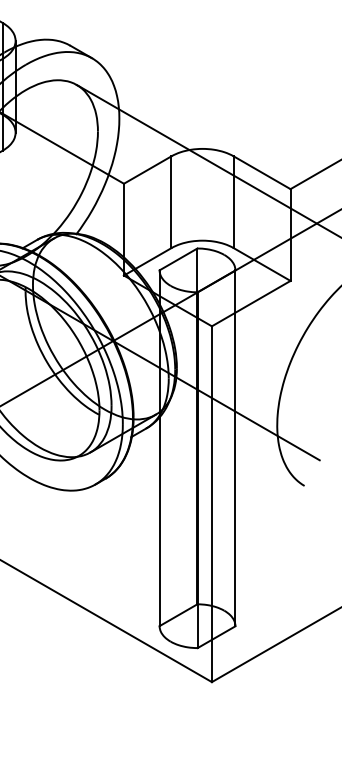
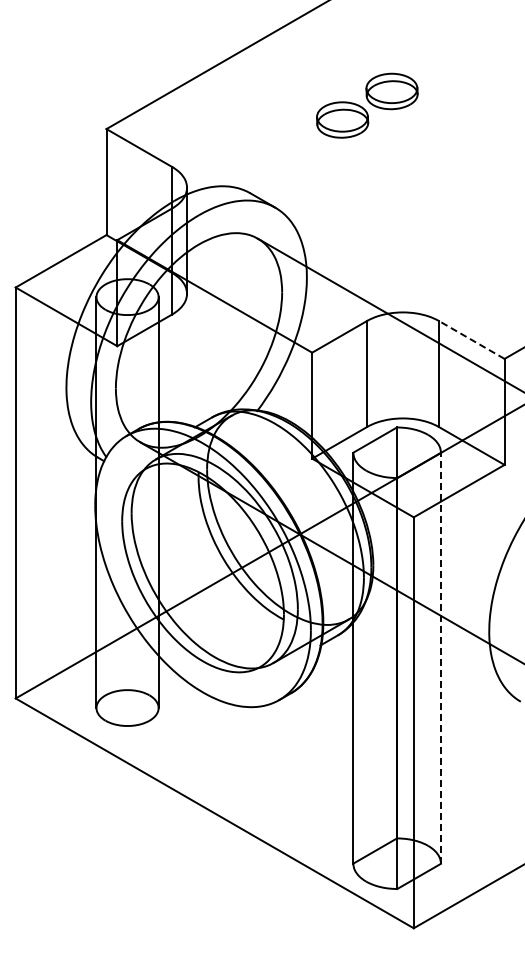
line: (261, 172) -> (471, 339), solid -> dashed
line: (235, 448) -> (440, 658), solid -> dashed

